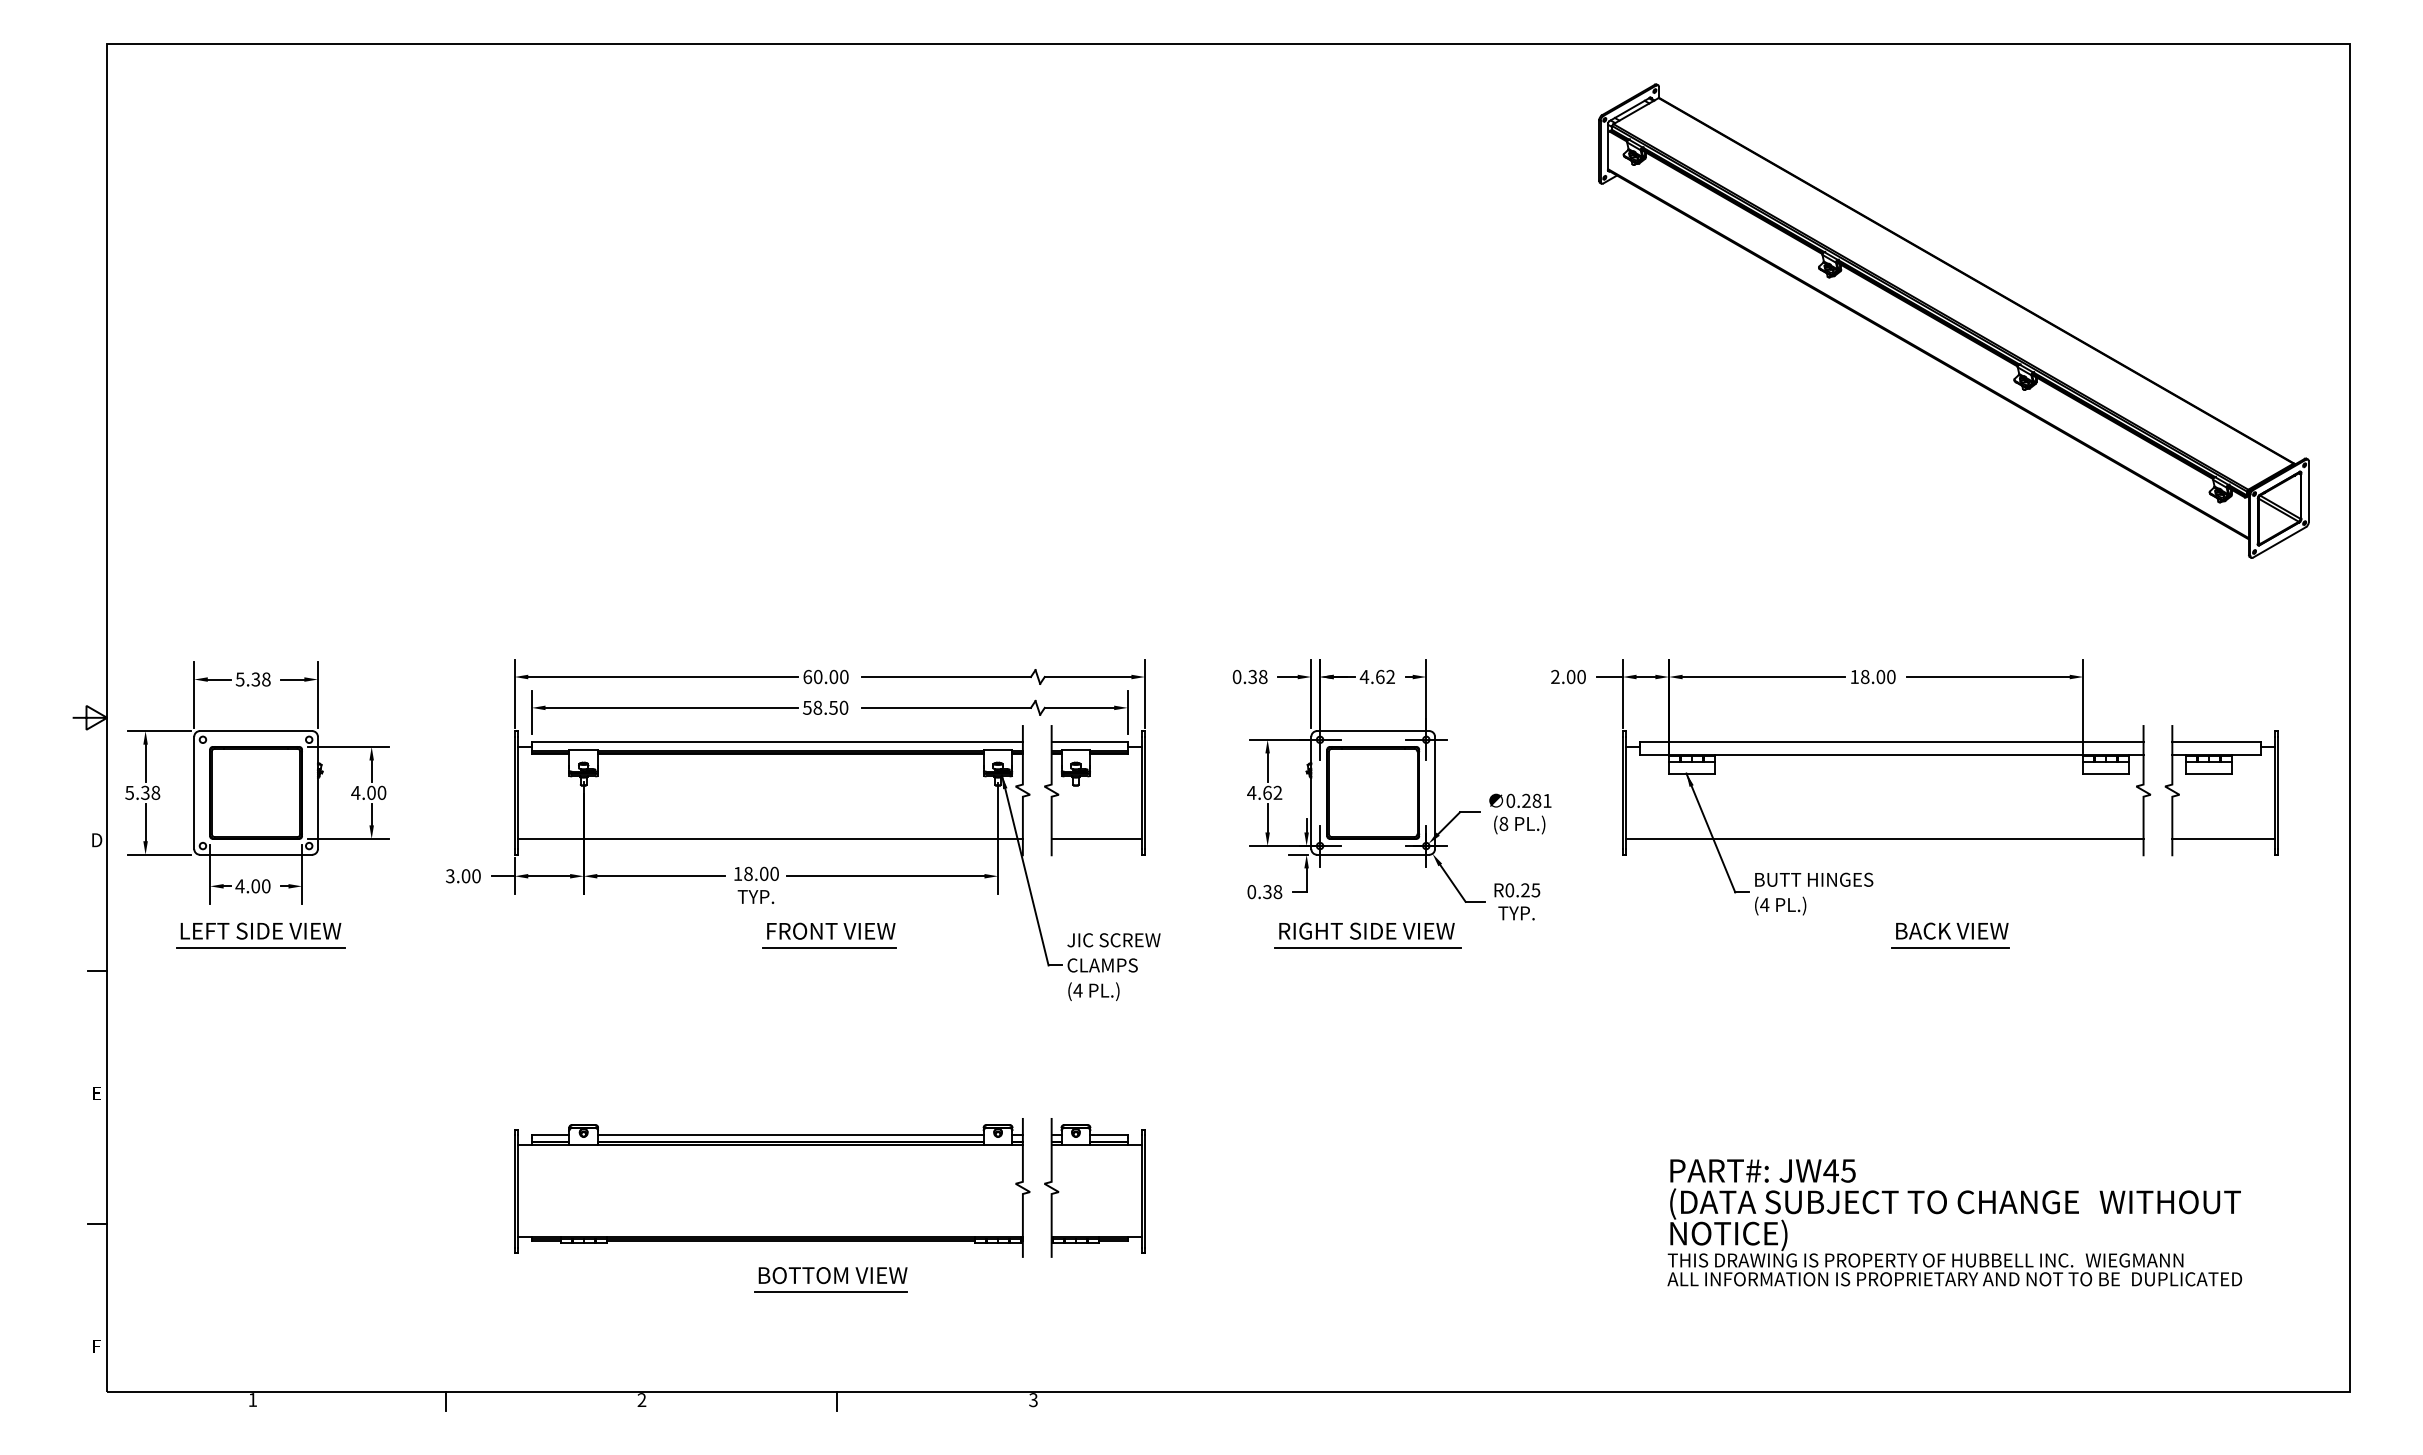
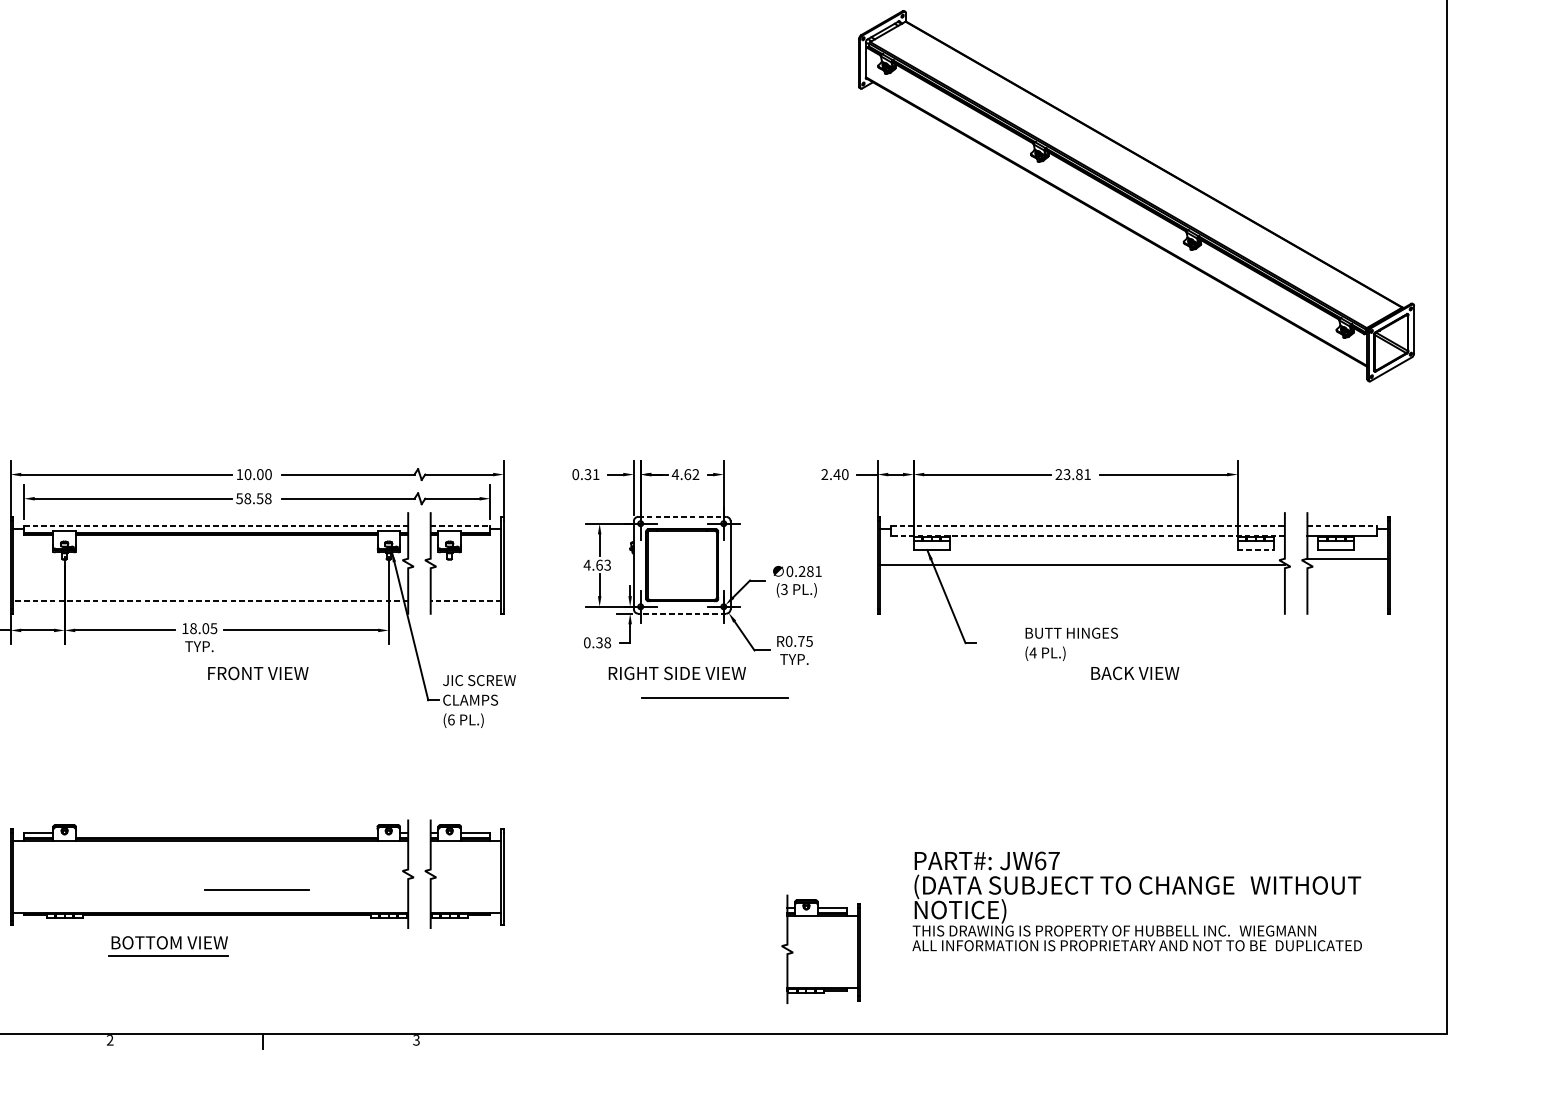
text: (807, 676) -> (239, 474), 60.00 -> 10.00
text: (1570, 676) -> (836, 474), 2.00 -> 2.40
text: (1872, 676) -> (1072, 474), 18.00 -> 23.81
text: (1263, 677) -> (596, 474), 0.38 -> 0.31
text: (843, 707) -> (267, 498), 58.50 -> 58.58
line: (1373, 731) -> (682, 517), solid -> dashed
line: (777, 742) -> (216, 525), solid -> dashed
line: (1090, 742) -> (461, 525), solid -> dashed
line: (1891, 742) -> (1087, 525), solid -> dashed
line: (2217, 742) -> (1342, 525), solid -> dashed
line: (1891, 755) -> (1087, 535), solid -> dashed
line: (2106, 773) -> (1255, 550), solid -> dashed
text: (1277, 792) -> (607, 564), 4.62 -> 4.63
text: (1503, 823) -> (784, 589), (8 -> (3
line: (770, 838) -> (210, 600), solid -> dashed
line: (1096, 838) -> (465, 600), solid -> dashed
line: (1884, 838) -> (1082, 564), moved
line: (2223, 838) -> (1347, 558), moved
line: (1372, 854) -> (681, 613), solid -> dashed
text: (774, 873) -> (213, 628), 18.00 -> 18.05
text: (1525, 890) -> (801, 641), R0.25 -> R0.75
text: (1814, 893) -> (1072, 643), moved
line: (829, 947) -> (256, 889), moved
line: (1367, 947) -> (714, 697), moved
line: (1950, 948) -> (1133, 686), removed
text: (1077, 990) -> (450, 719), (4 -> (6
line: (790, 1135) -> (226, 833), removed
text: (1839, 1170) -> (1047, 860), JW45 -> JW67
part: (830, 1279) -> (167, 945), moved
part: (1550, 1283) -> (820, 949), added

